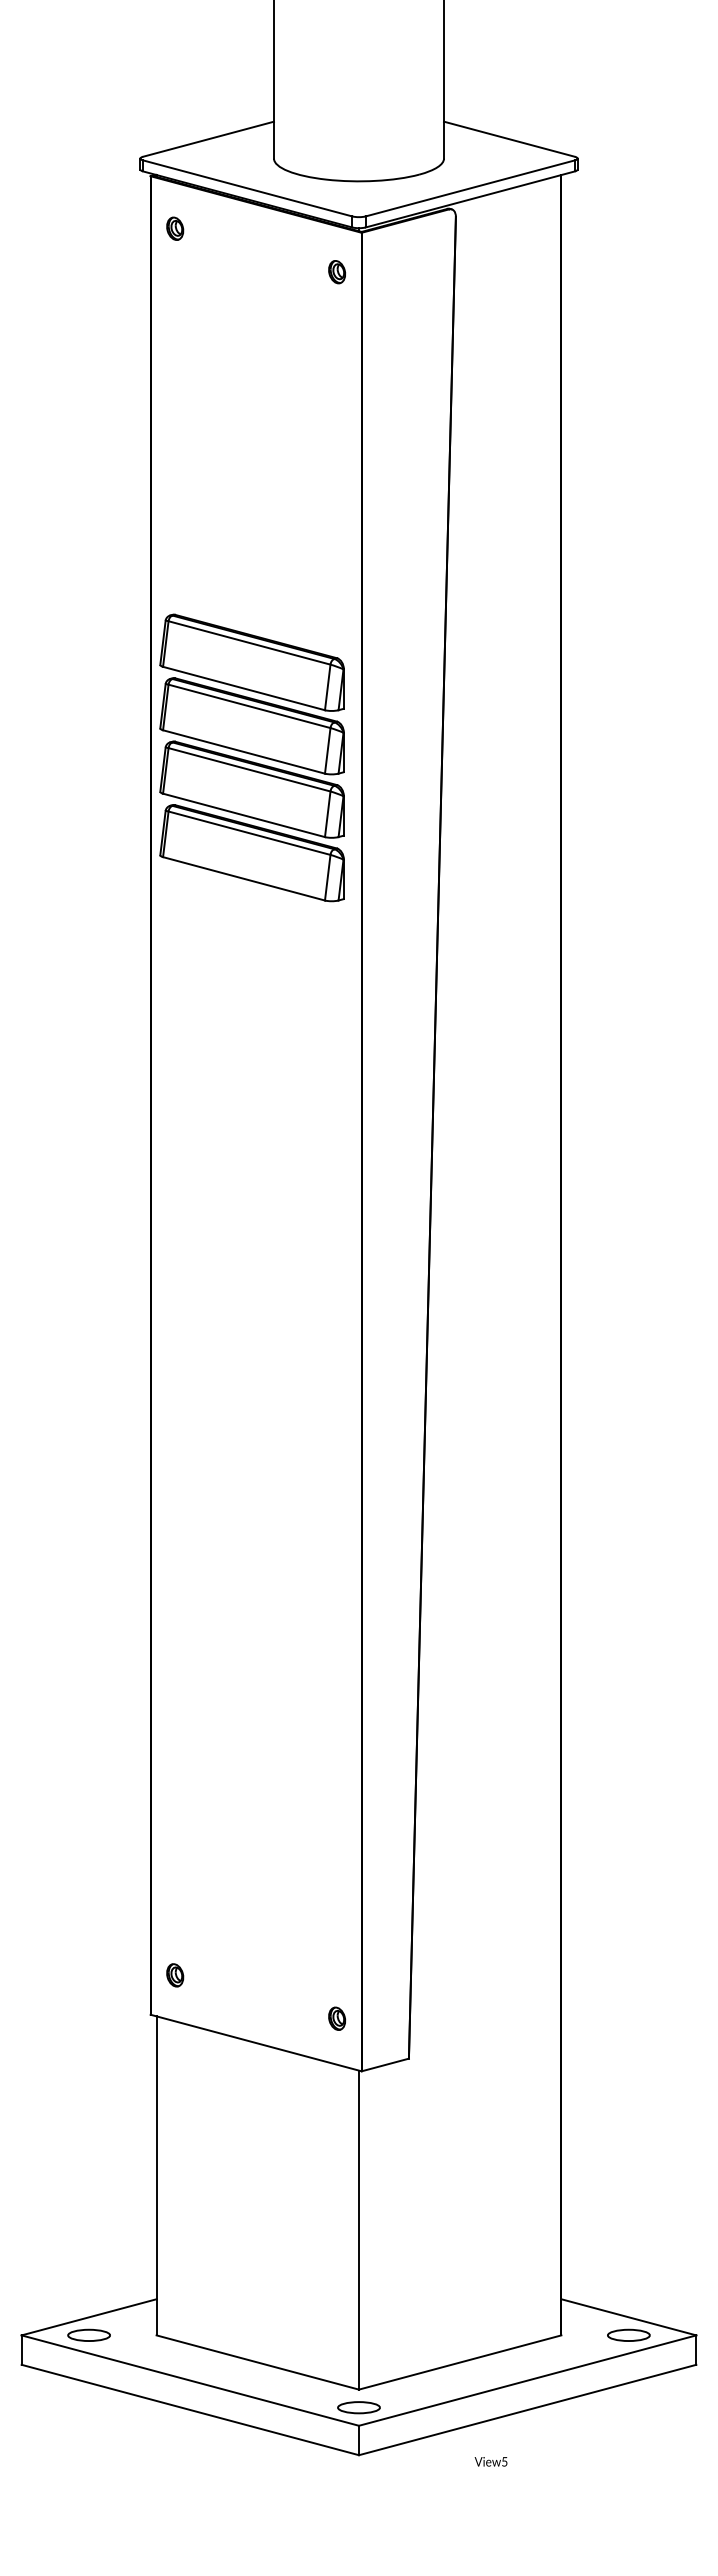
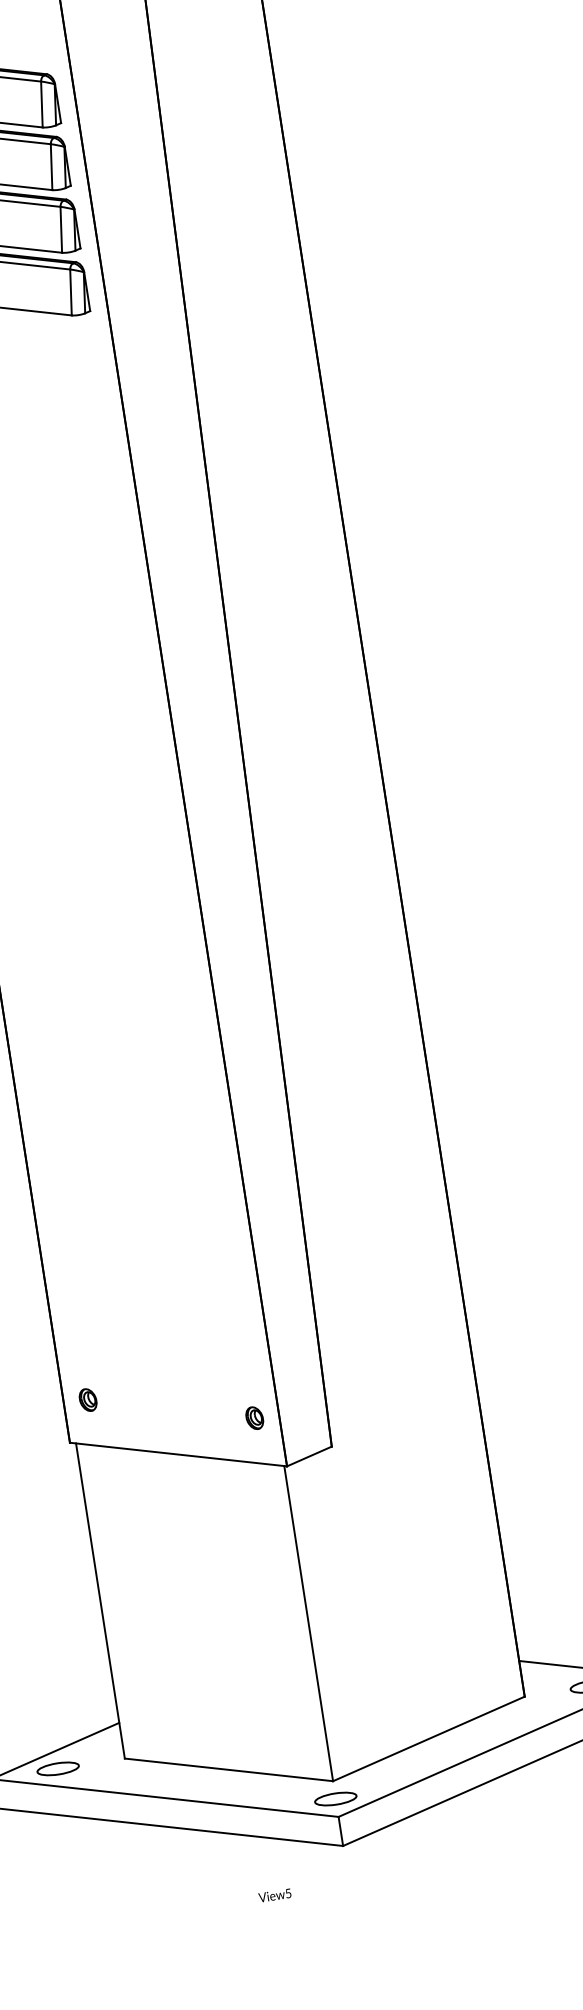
text: (490, 2461) -> (274, 1895), moved

